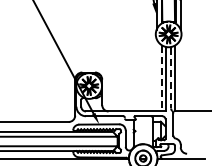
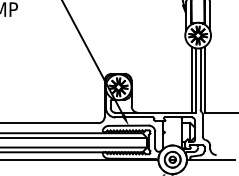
line: (162, 78) -> (191, 79), dashed -> solid
line: (171, 79) -> (200, 80), dashed -> solid

